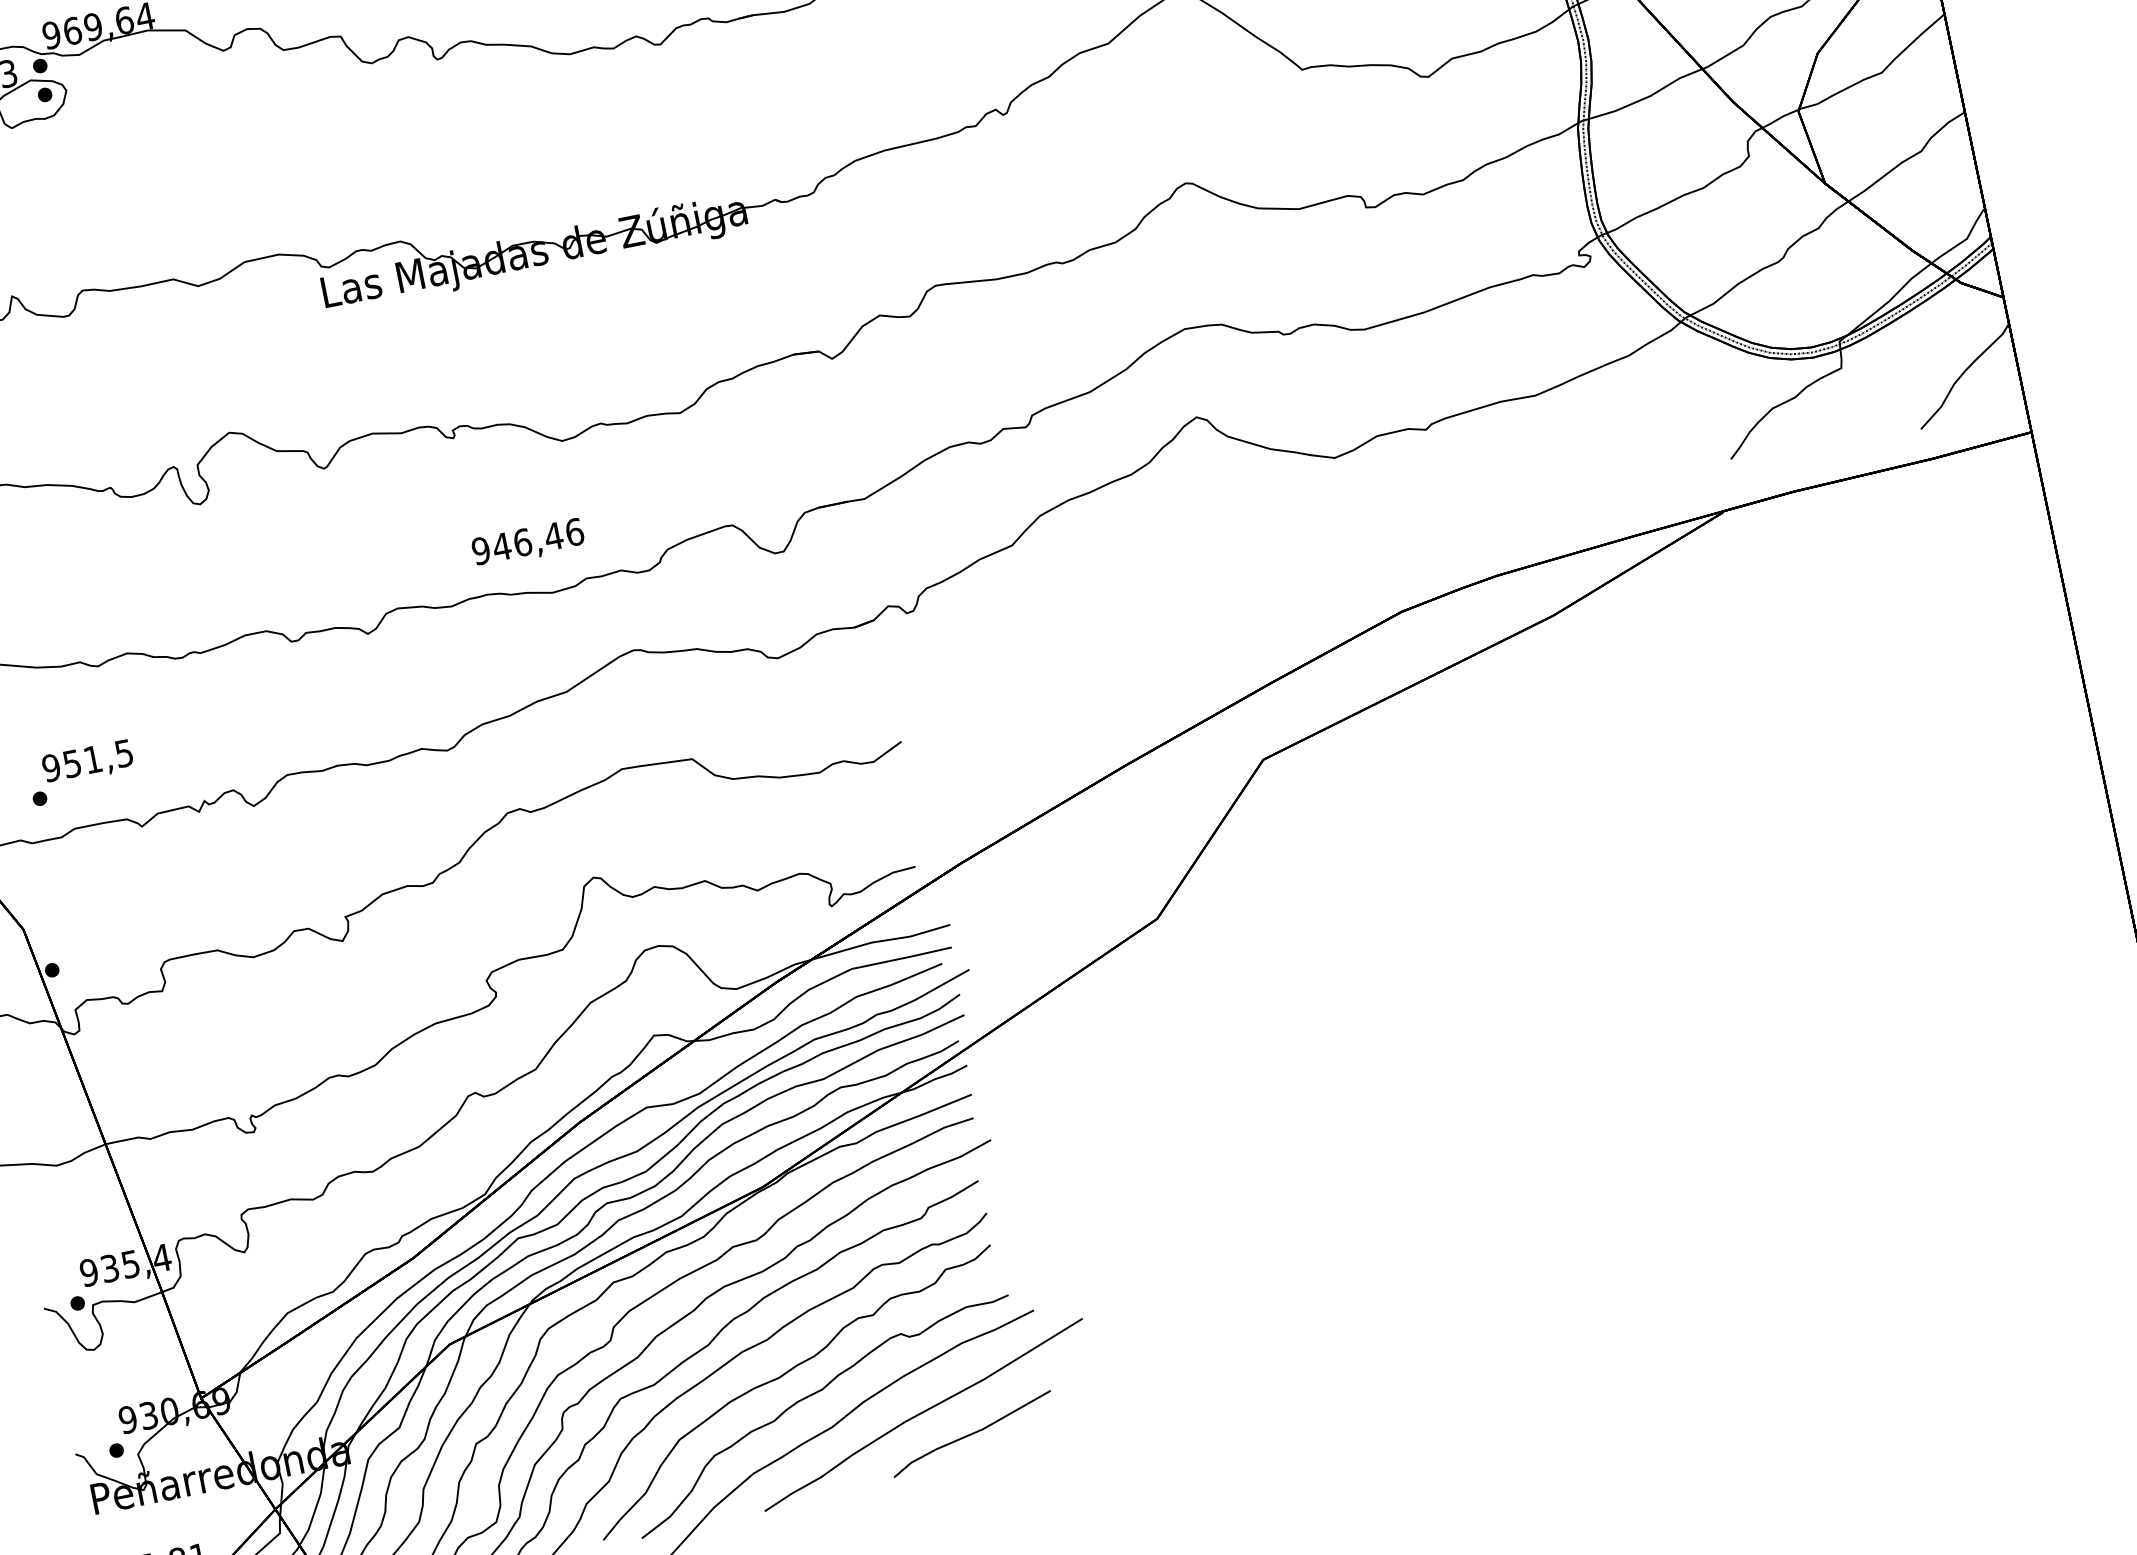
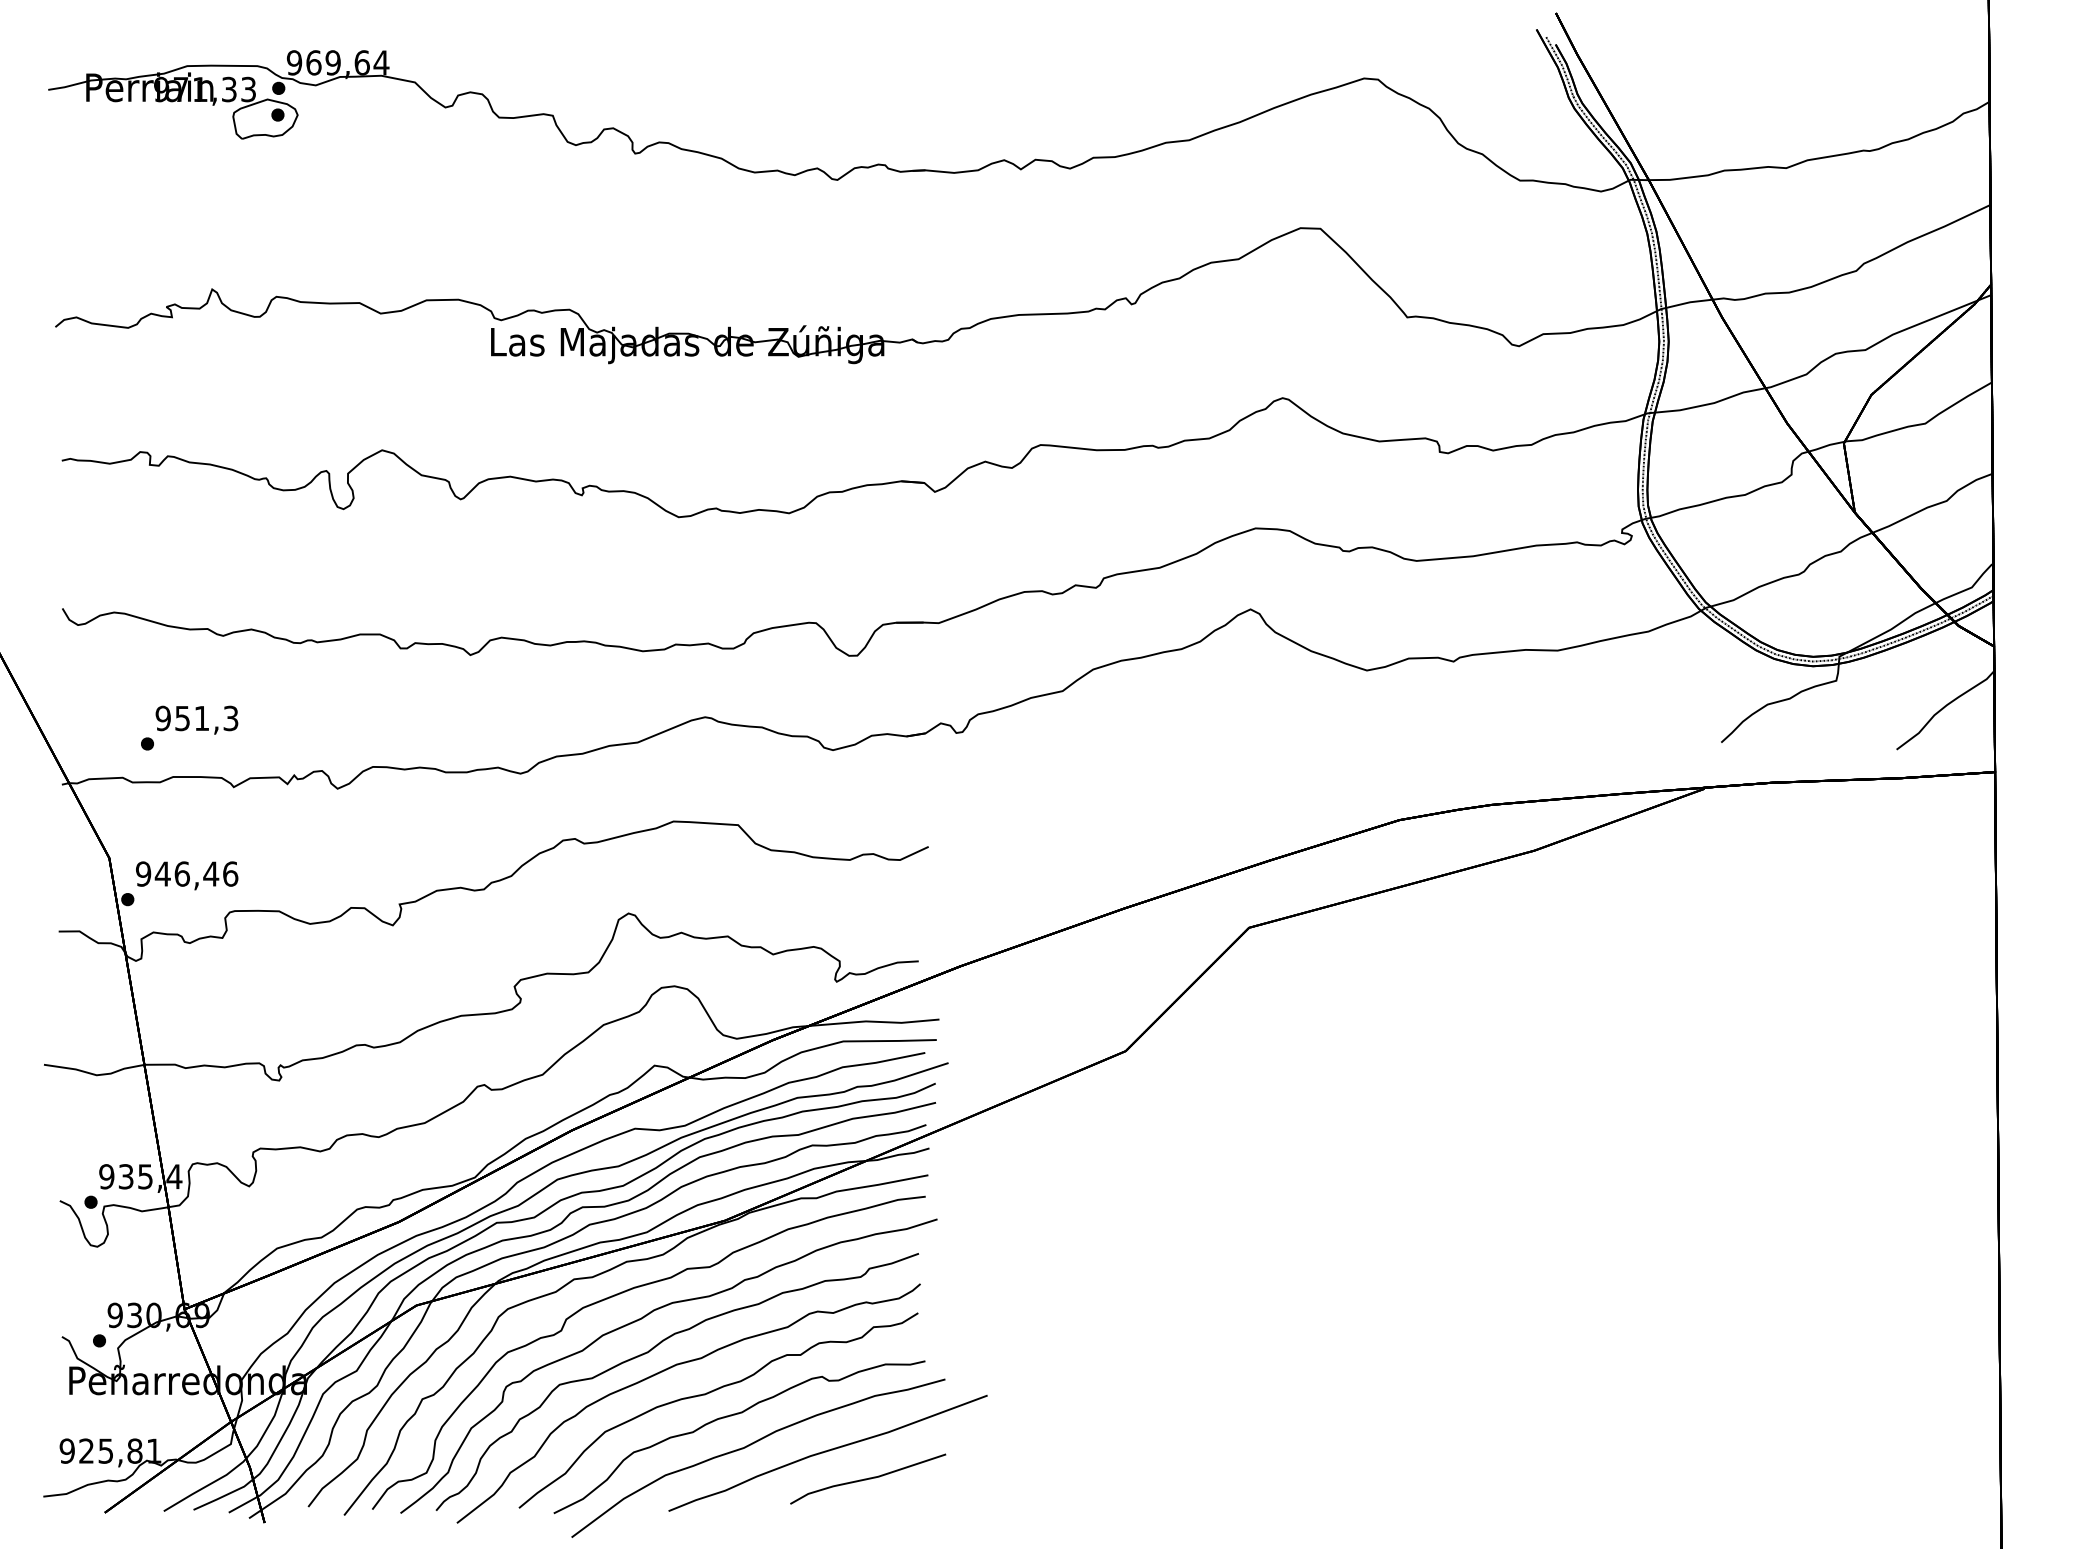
text: (528, 543) -> (187, 875), moved
text: (124, 752) -> (231, 717), 951,5 -> 951,3

